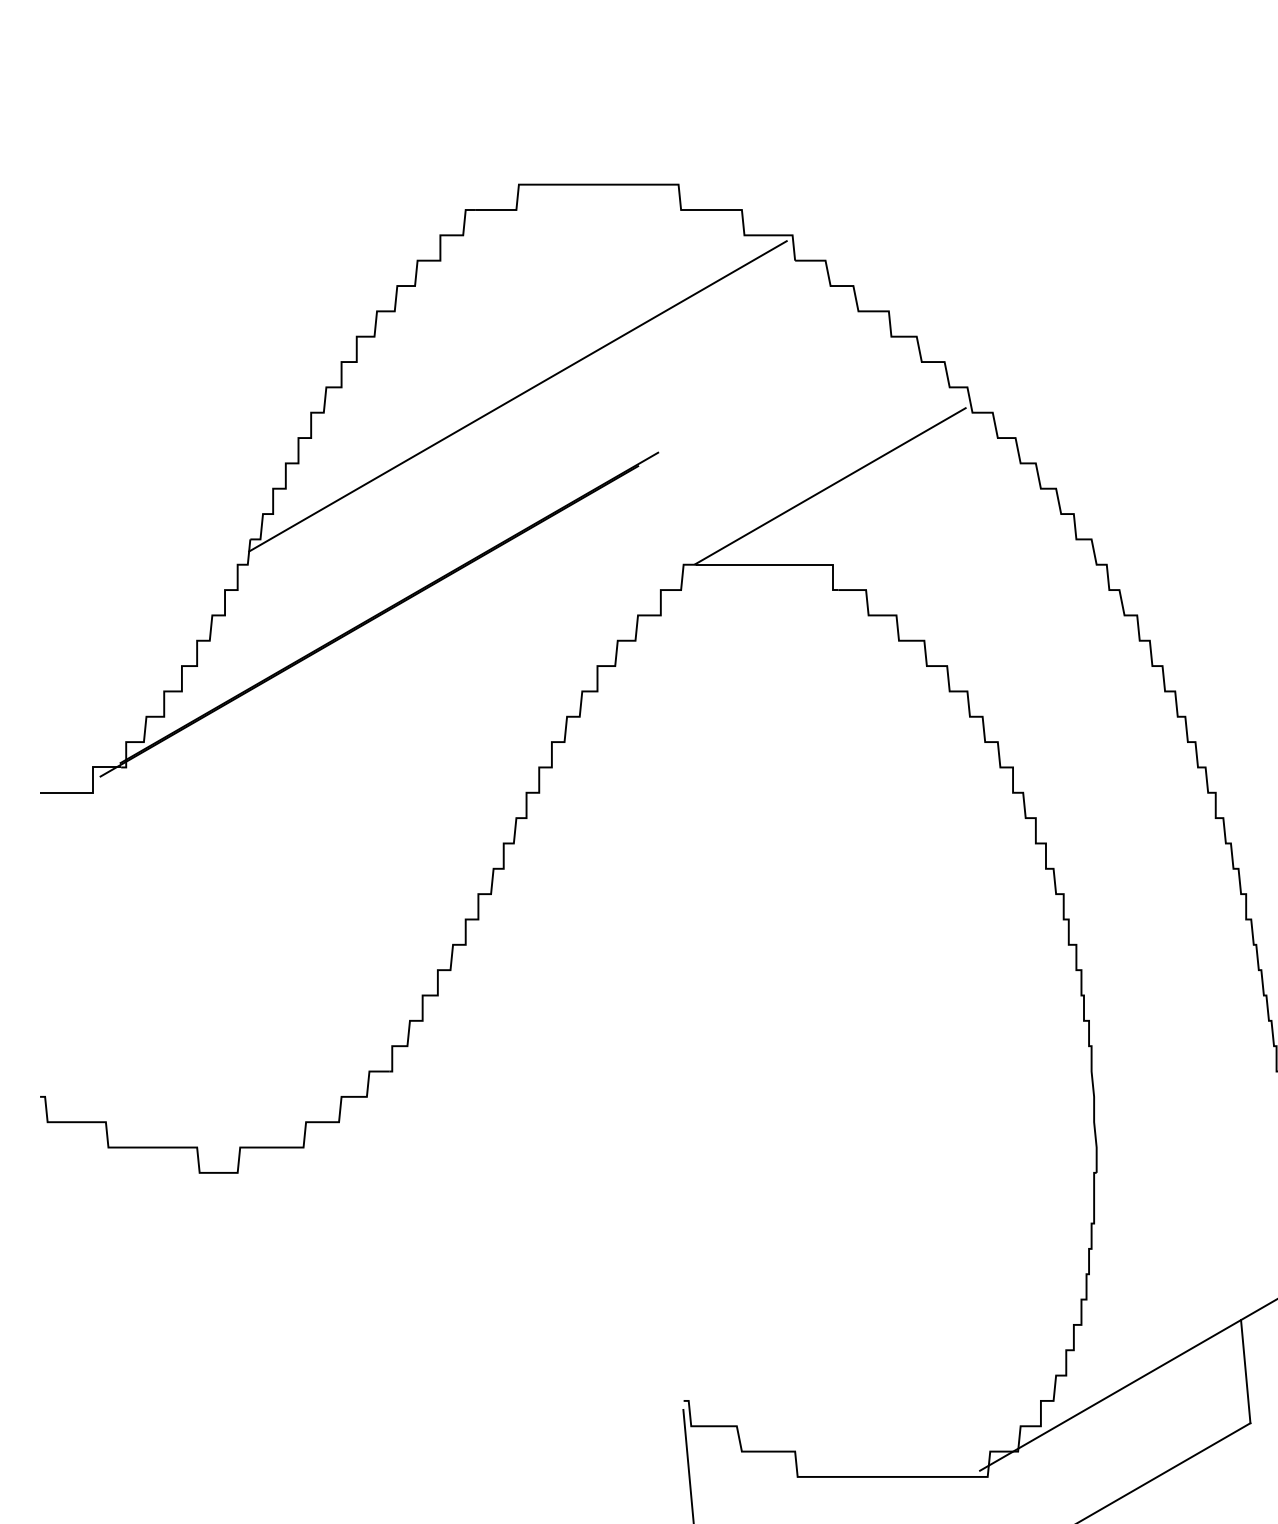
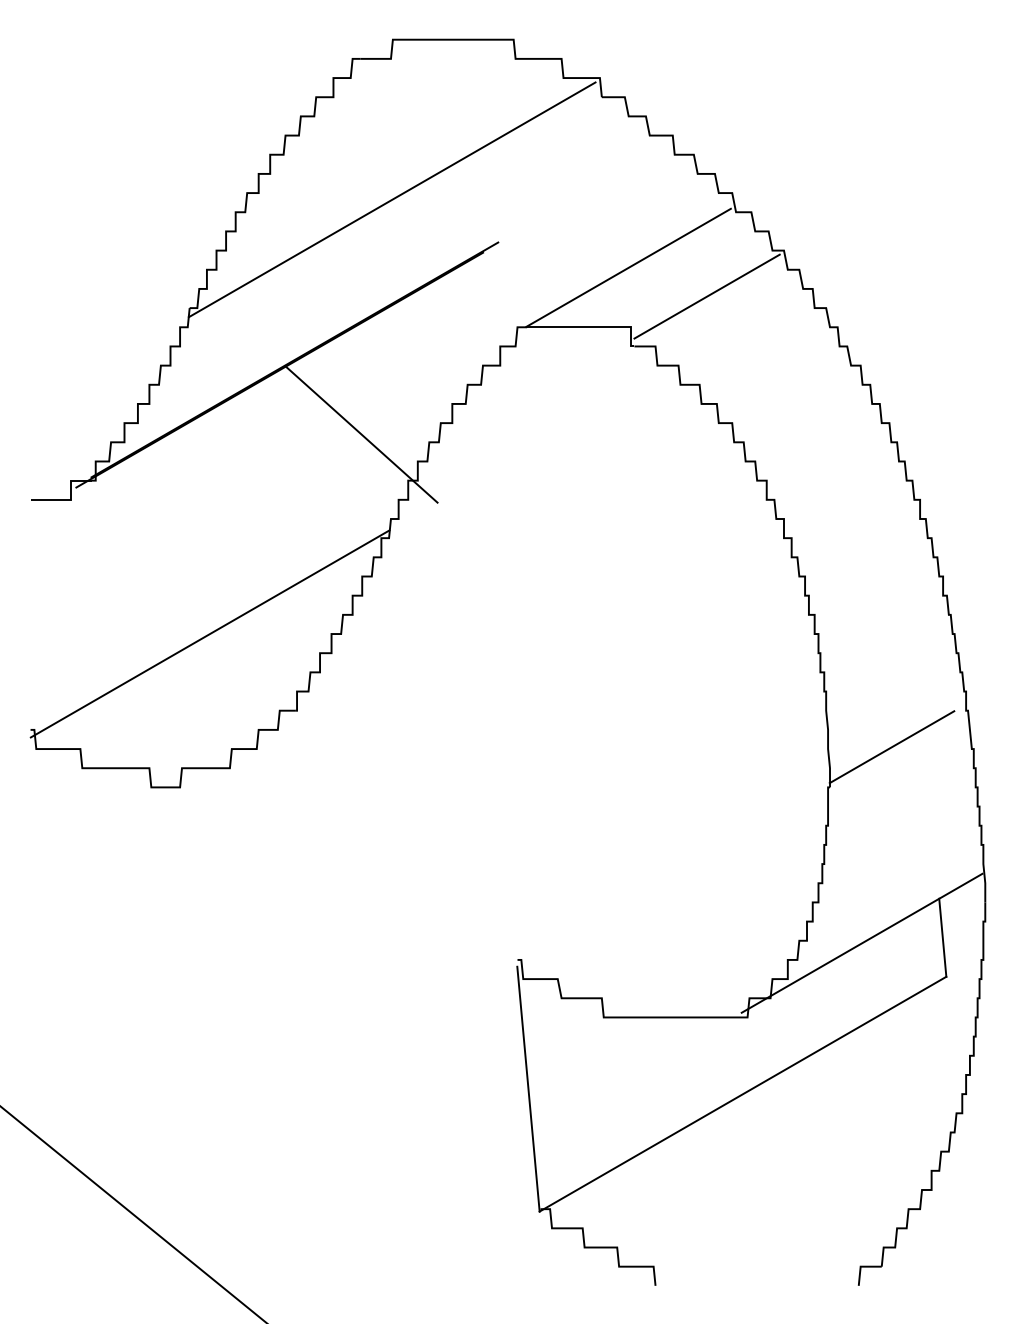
line: (933, 524) -> (706, 296), added
line: (477, 706) -> (361, 434), added
line: (276, 969) -> (209, 633), added
line: (1177, 1120) -> (891, 747), added

